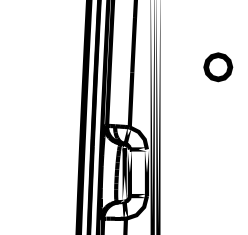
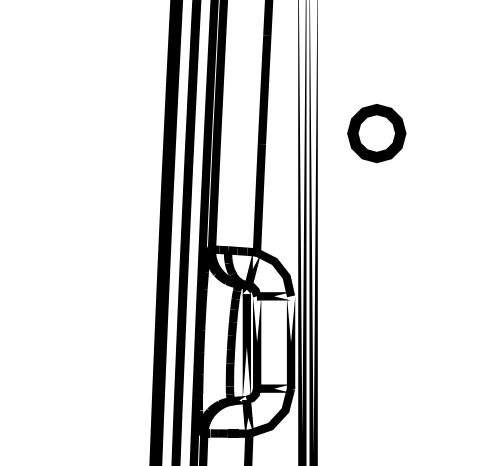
part: (218, 67) -> (377, 133), moved

